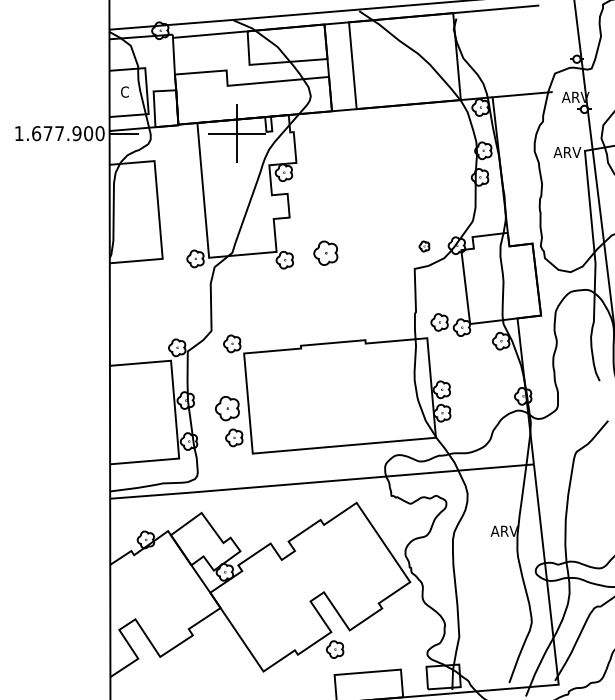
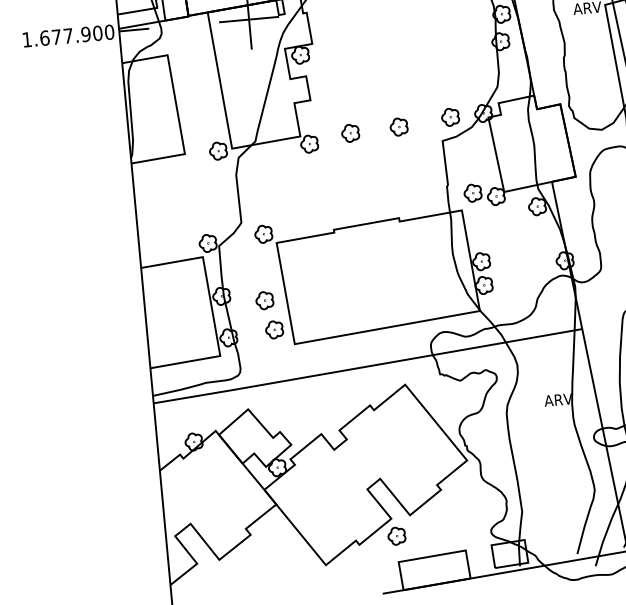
part: (424, 246) -> (450, 117), size x1.67
part: (373, 251) -> (399, 127), added
part: (325, 253) -> (350, 133), size x0.71
part: (227, 408) -> (264, 300), size x0.71

